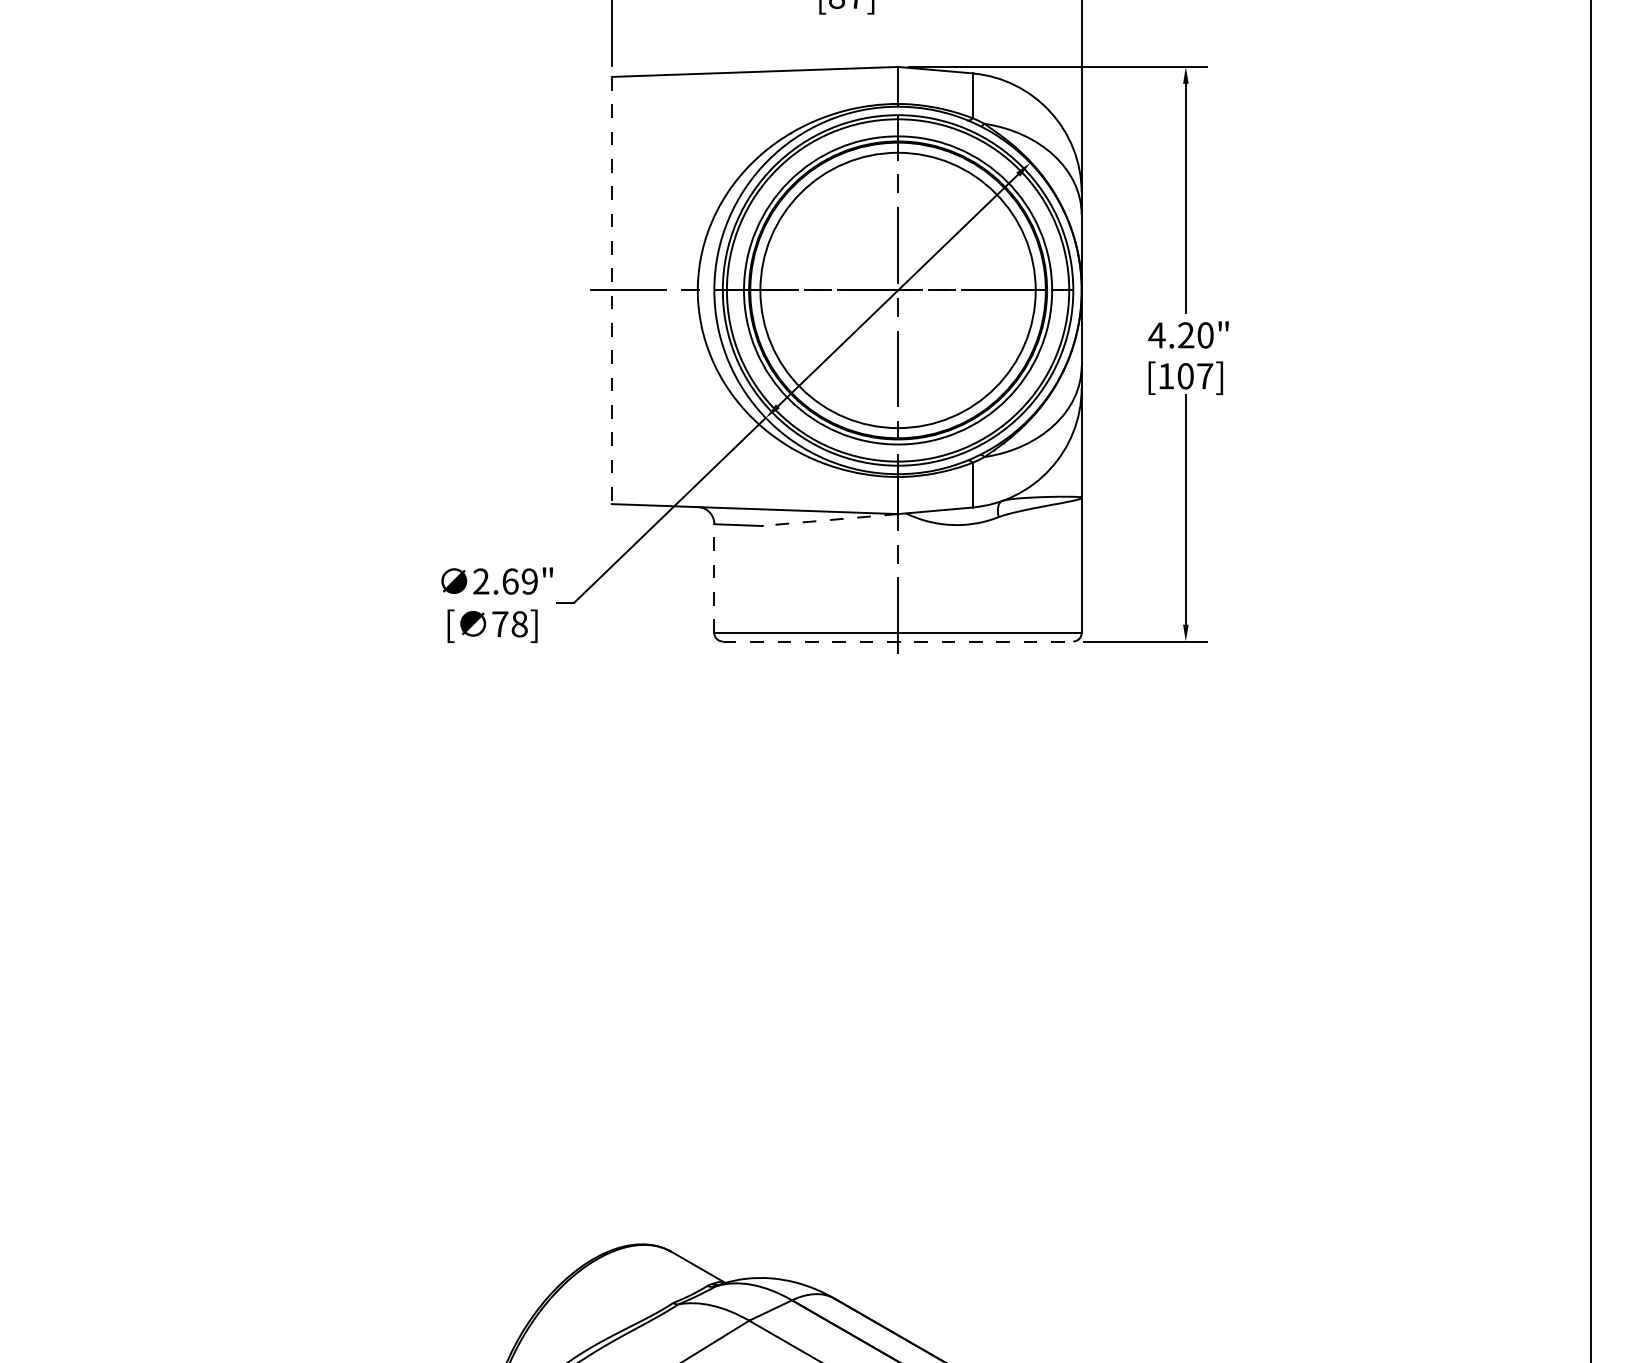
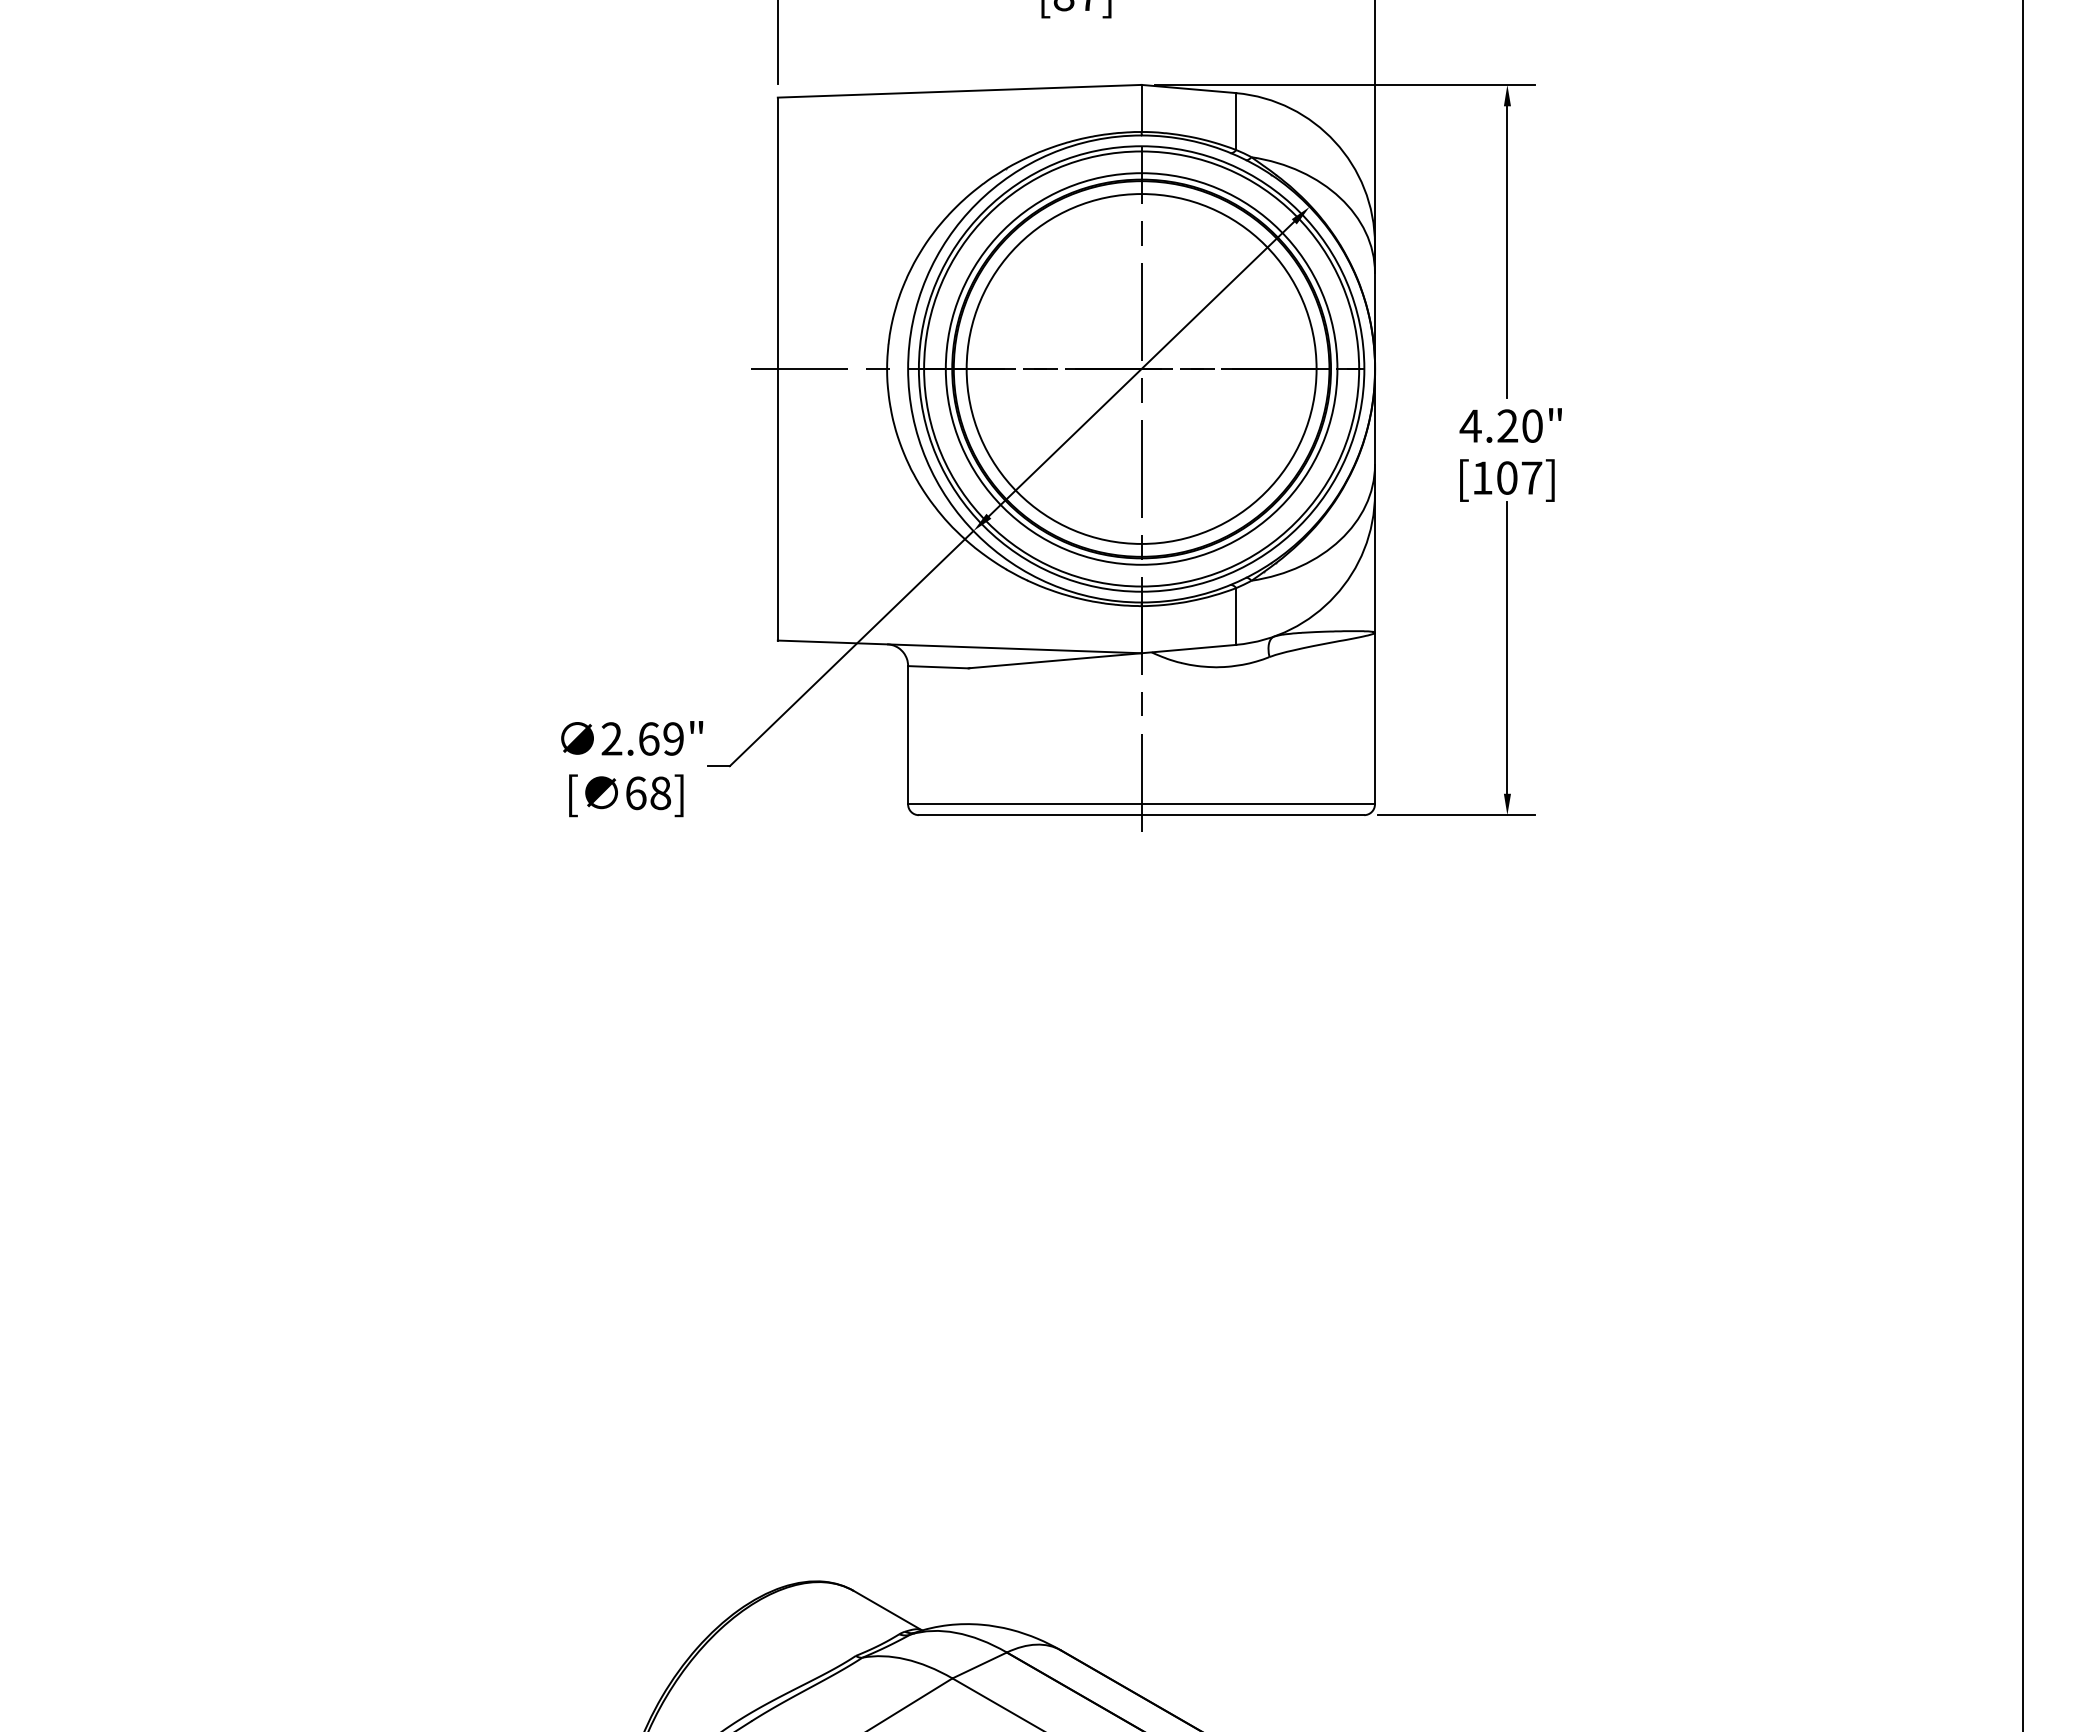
line: (611, 290) -> (777, 369), dashed -> solid
line: (830, 519) -> (1055, 660), dashed -> solid
line: (714, 578) -> (908, 734), dashed -> solid
text: (500, 624) -> (636, 793), 78] -> 68]
line: (897, 641) -> (1141, 815), dashed -> solid

